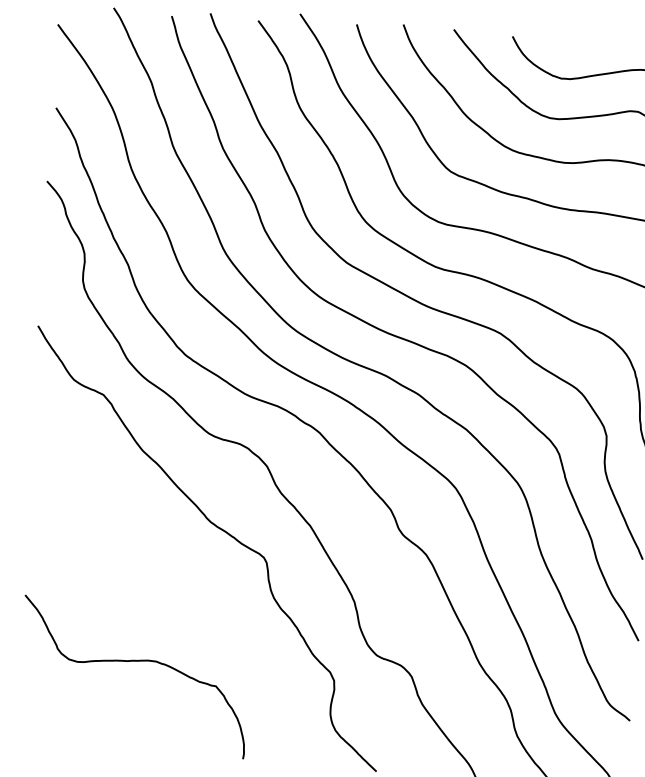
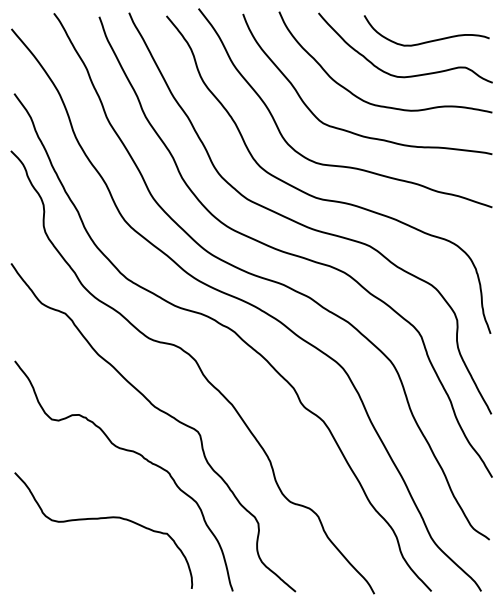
curve: (171, 577) -> (127, 451), added

